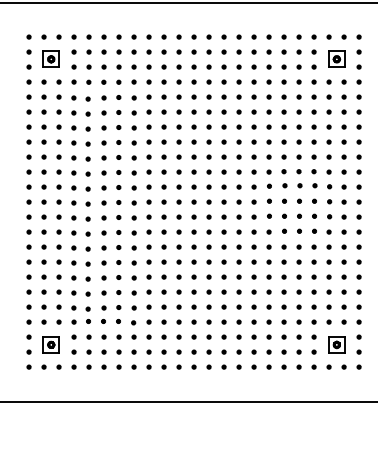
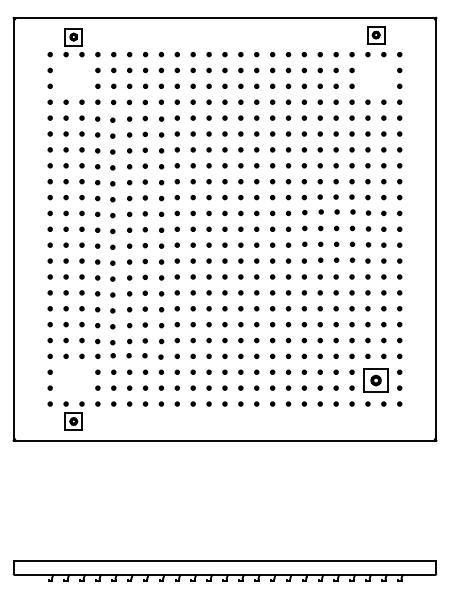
part: (51, 59) -> (73, 37), moved
part: (337, 59) -> (376, 35), moved
part: (51, 344) -> (73, 421), moved
part: (337, 344) -> (376, 380), size x1.4

